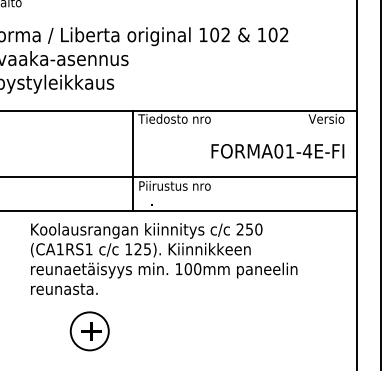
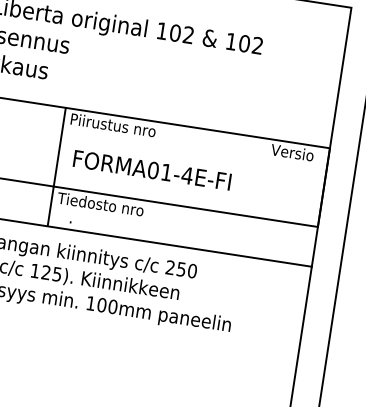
text: (162, 118) -> (98, 122), Tiedosto nro -> Piirustus nro
text: (277, 151) -> (151, 170), moved
text: (162, 185) -> (86, 201), Piirustus nro -> Tiedosto nro

